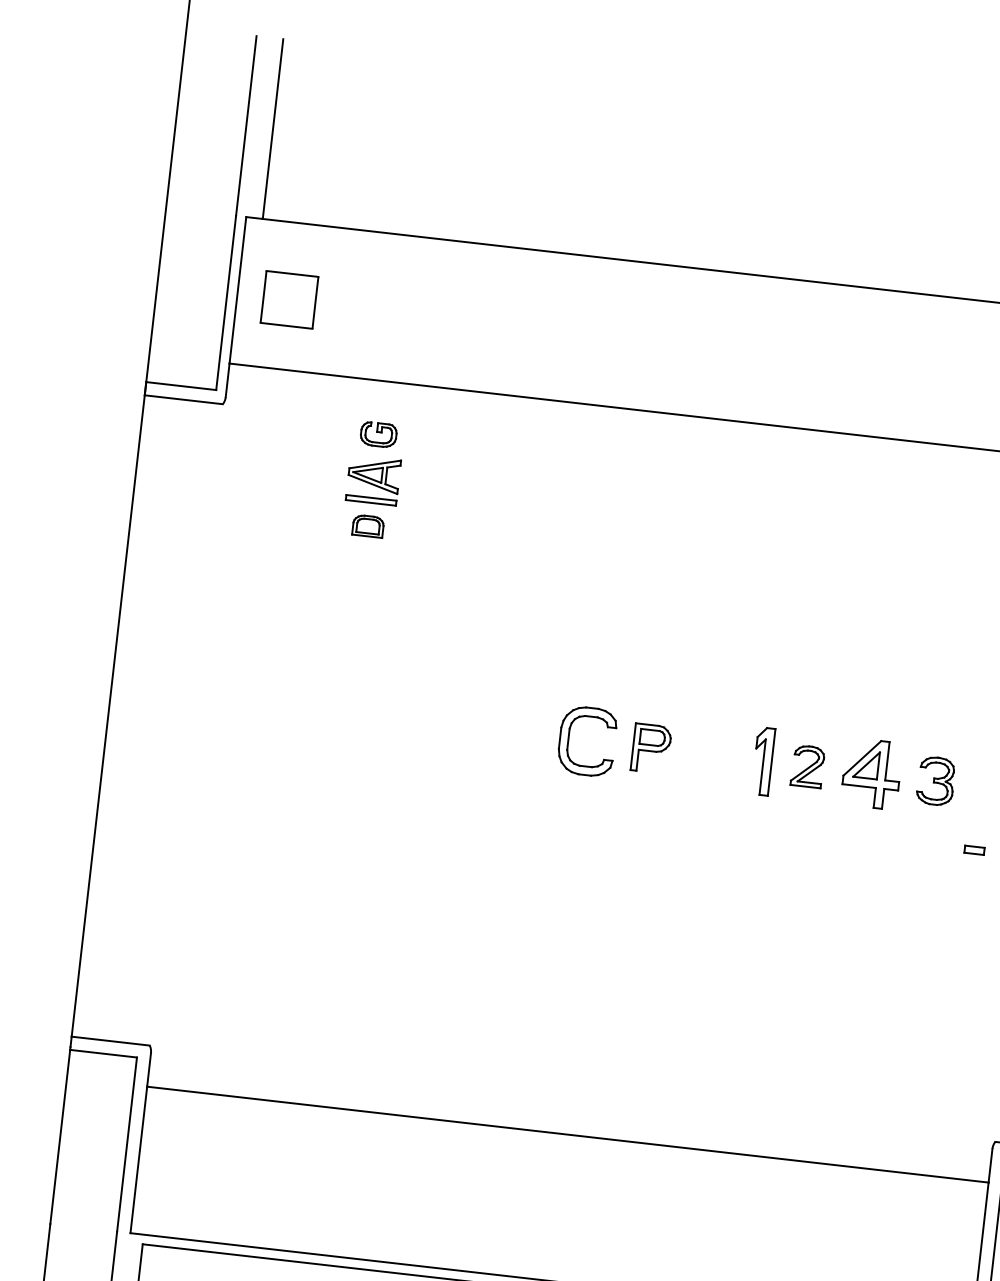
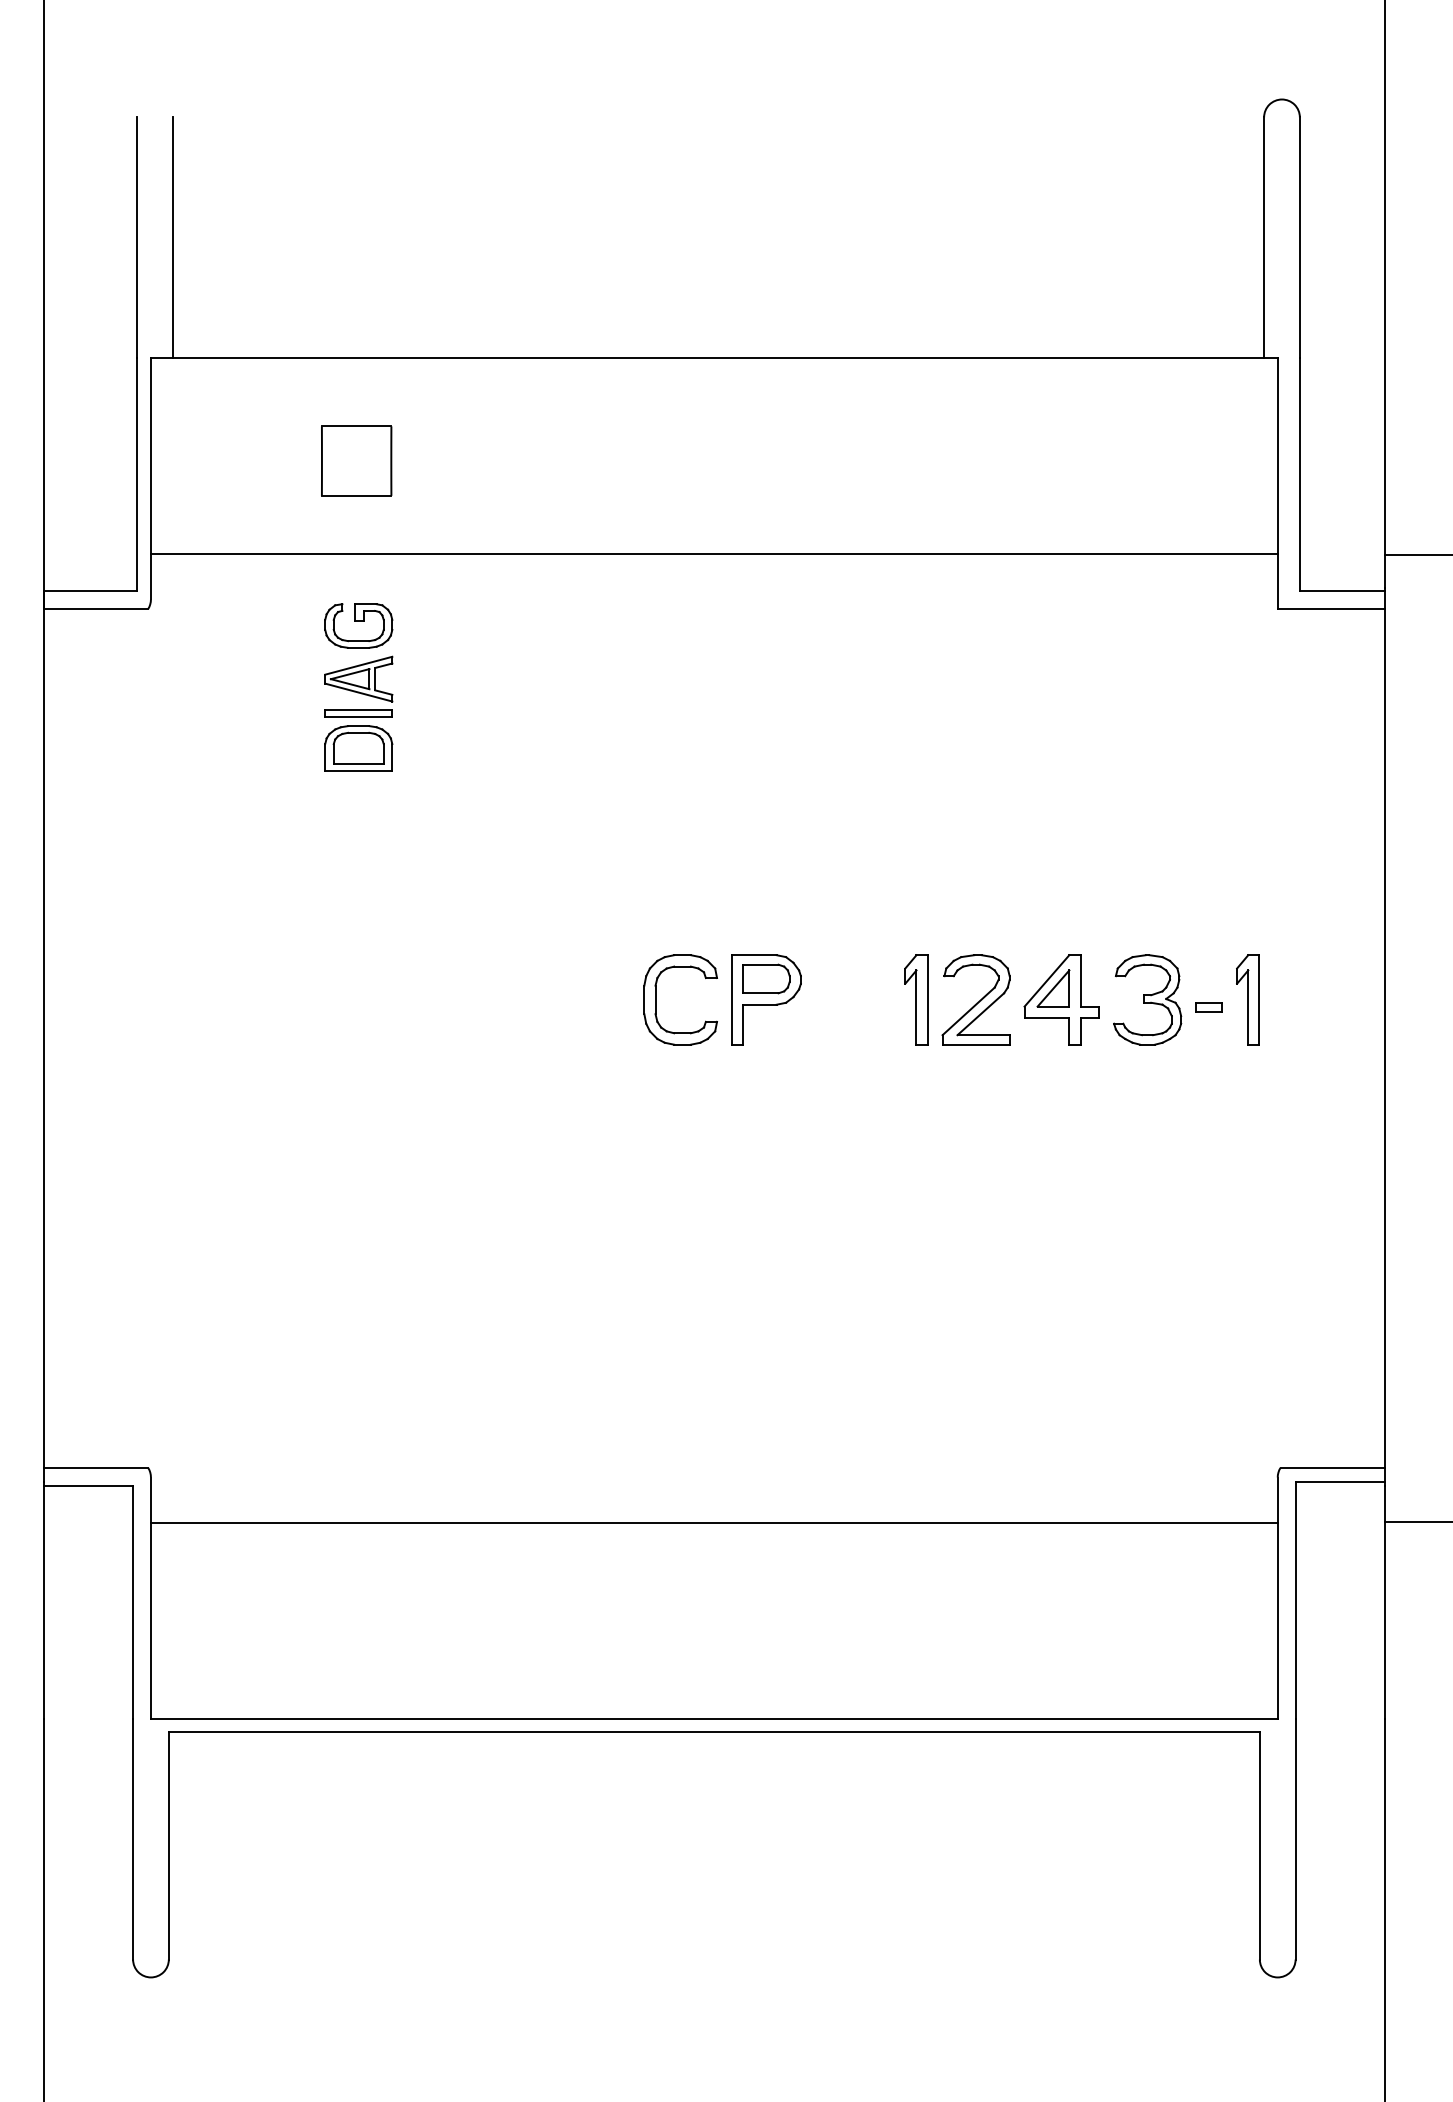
part: (289, 299) -> (356, 460), moved
part: (378, 434) -> (358, 625), size x1.43
part: (368, 526) -> (358, 748), size x1.67
part: (651, 748) -> (766, 999), size x1.43
part: (807, 766) -> (975, 999), size x1.67
part: (935, 780) -> (1147, 999), size x1.43
part: (974, 850) -> (1208, 1007), moved

